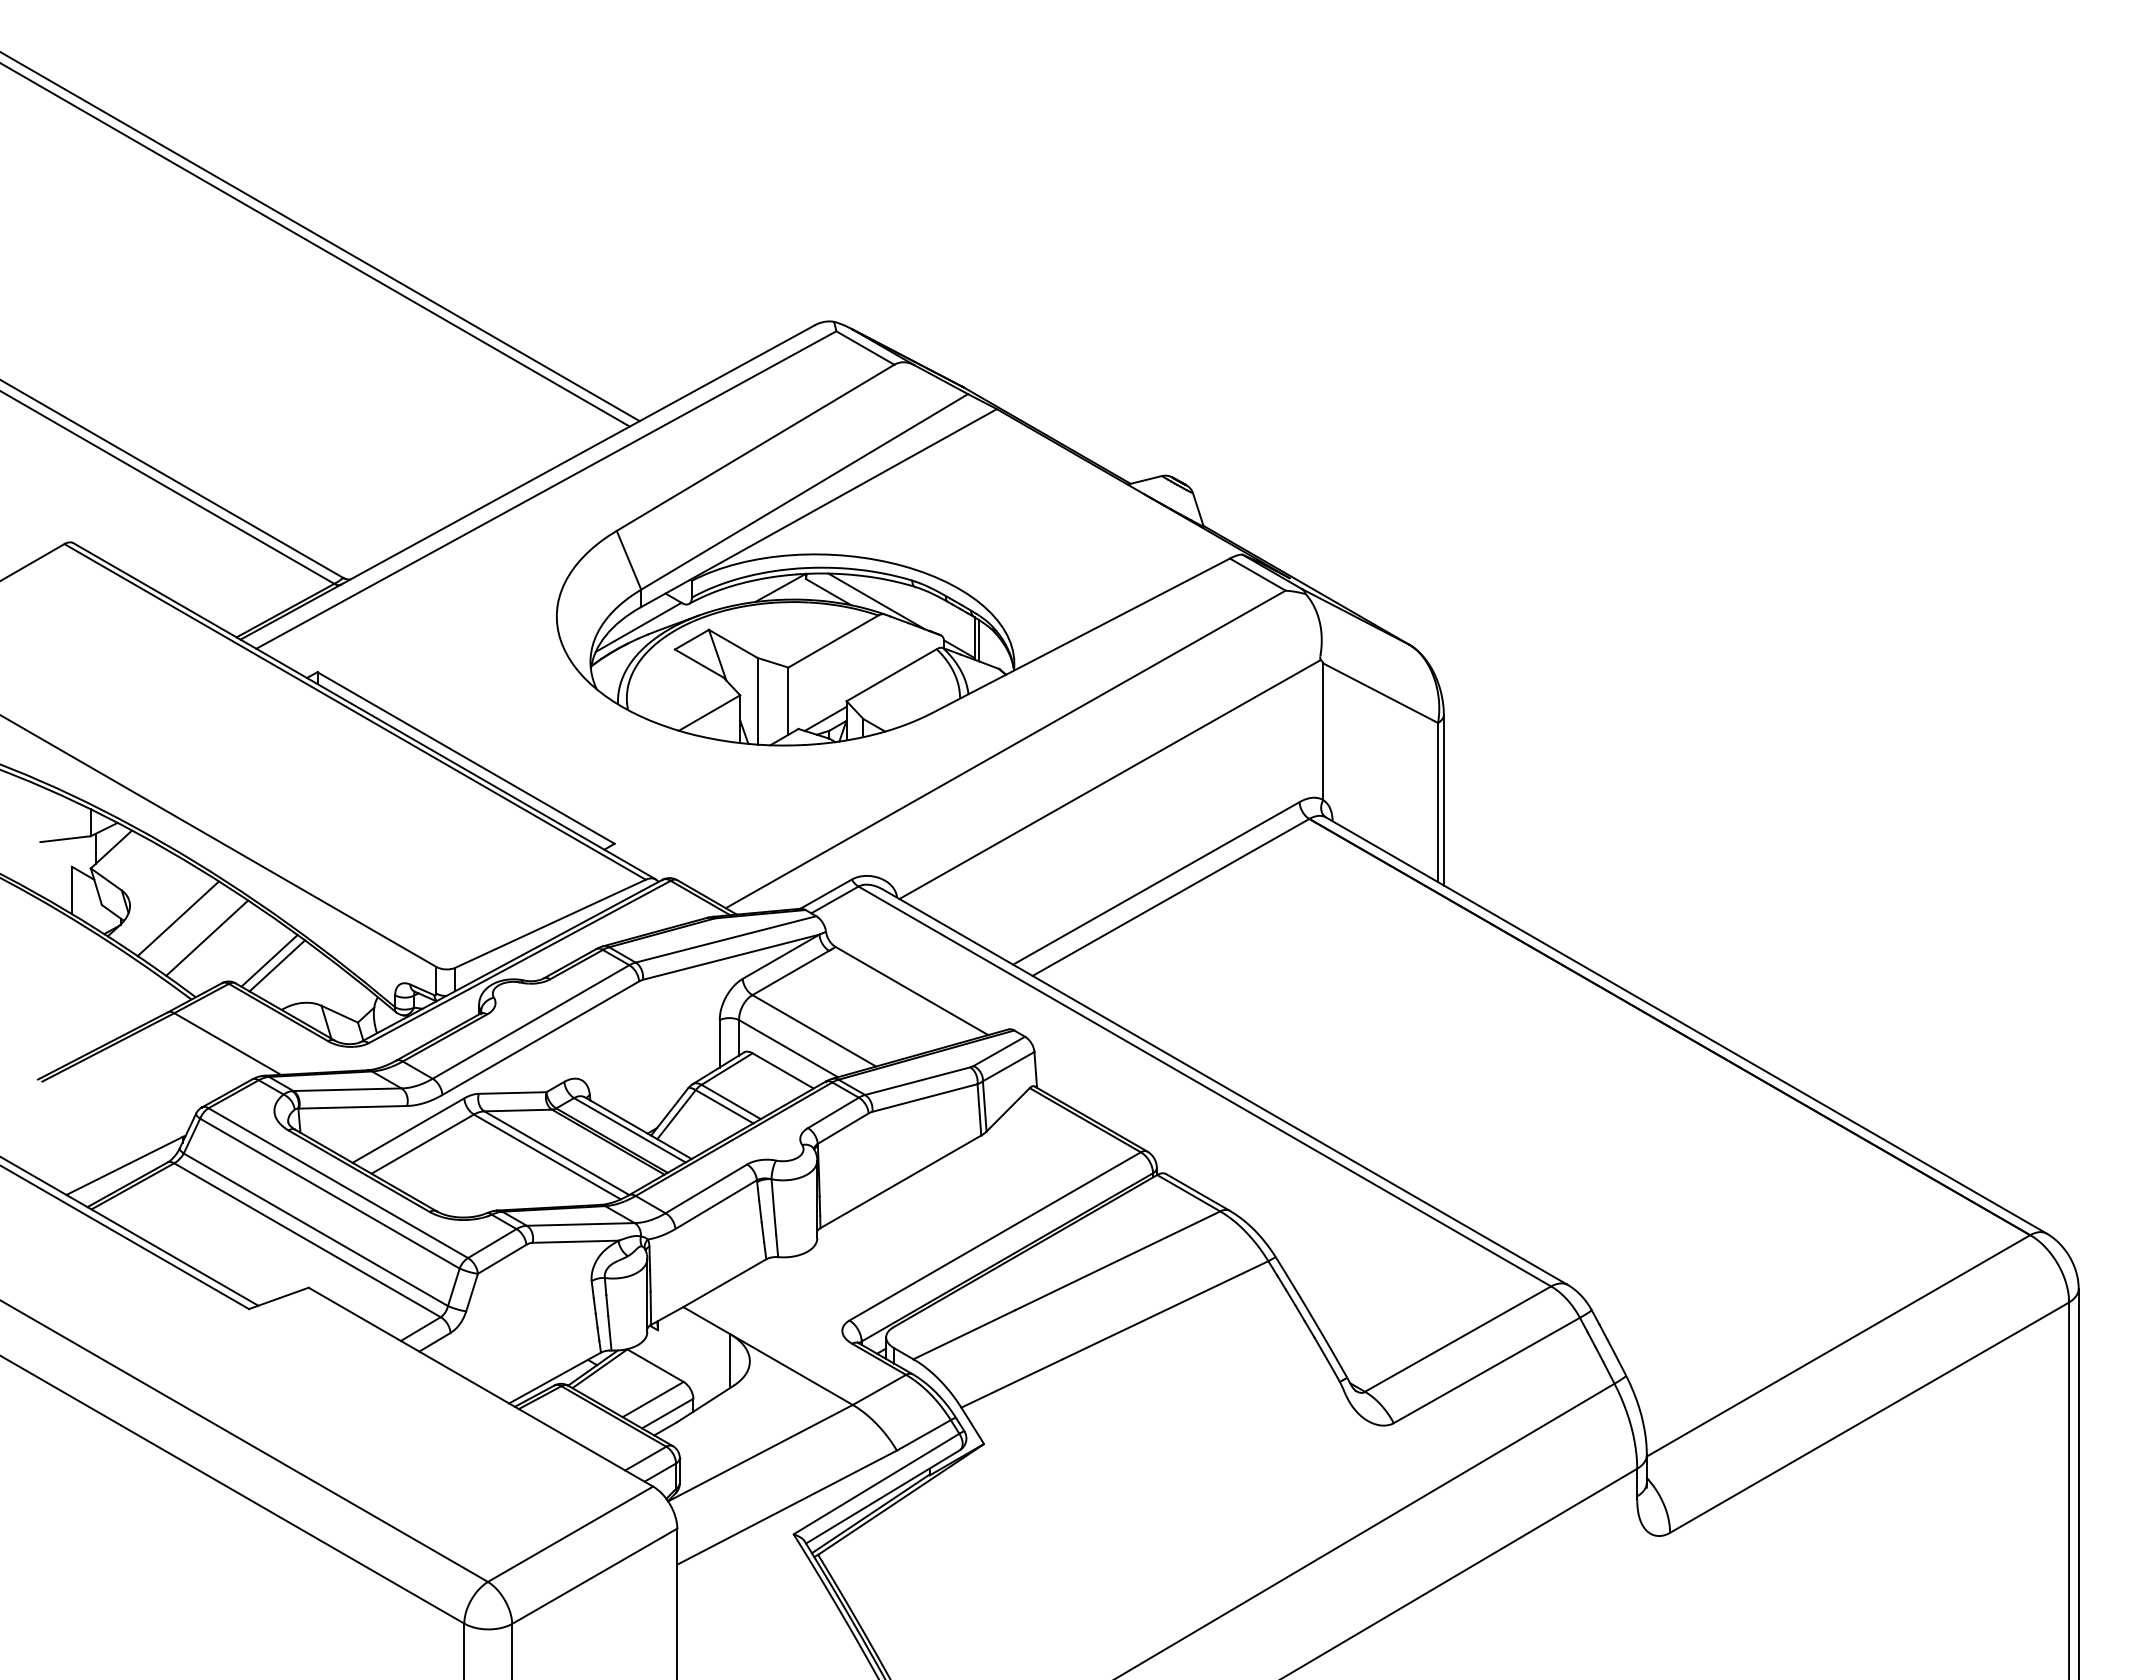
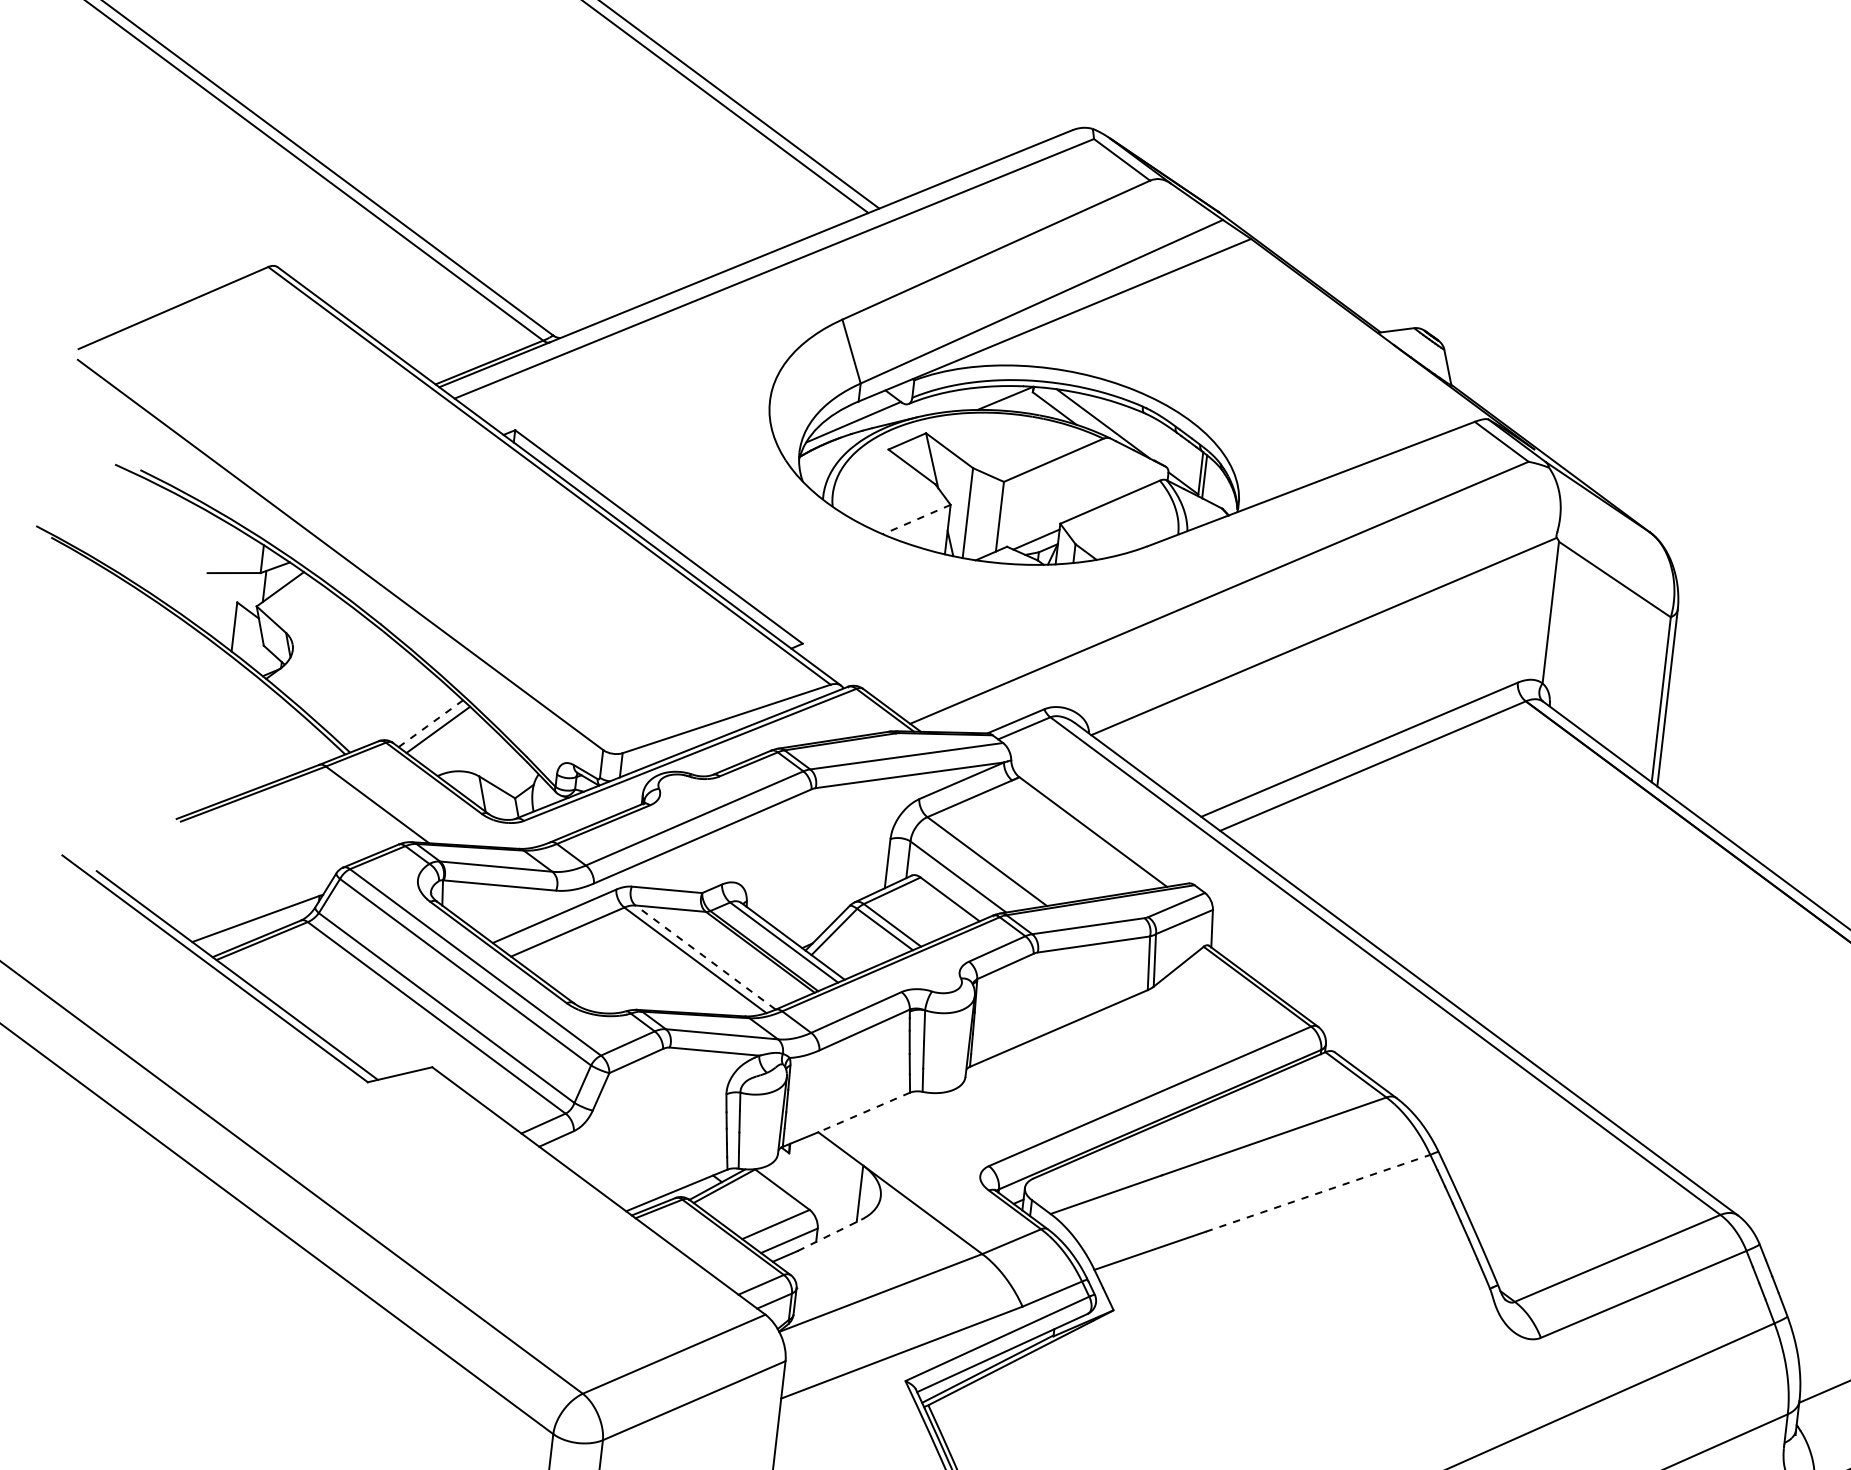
line: (709, 713) -> (916, 520), solid -> dashed
line: (178, 918) -> (341, 668), removed
line: (207, 937) -> (369, 692), removed
line: (269, 961) -> (430, 724), solid -> dashed
line: (556, 1153) -> (705, 957), solid -> dashed
line: (724, 1283) -> (863, 1112), solid -> dashed
line: (1165, 1310) -> (1317, 1193), solid -> dashed
line: (705, 1404) -> (829, 1235), solid -> dashed

